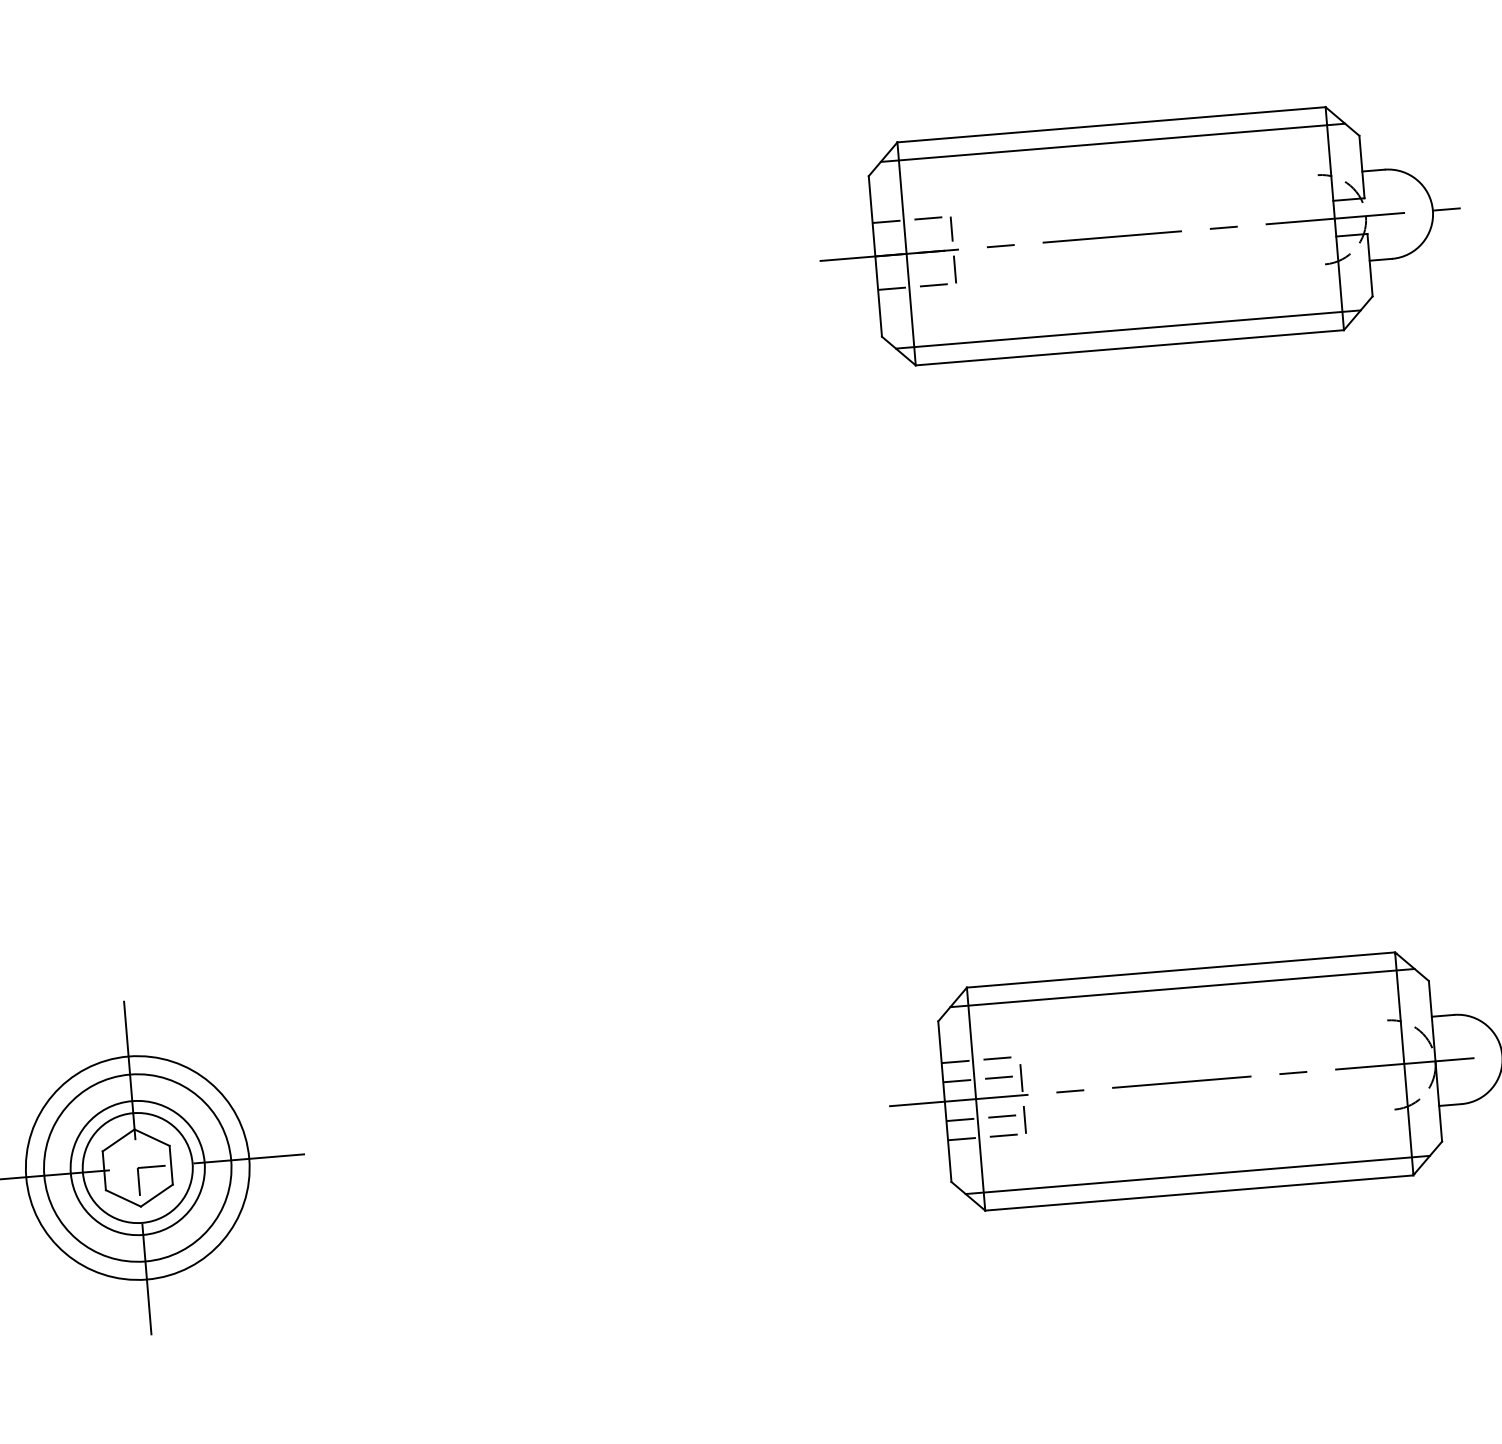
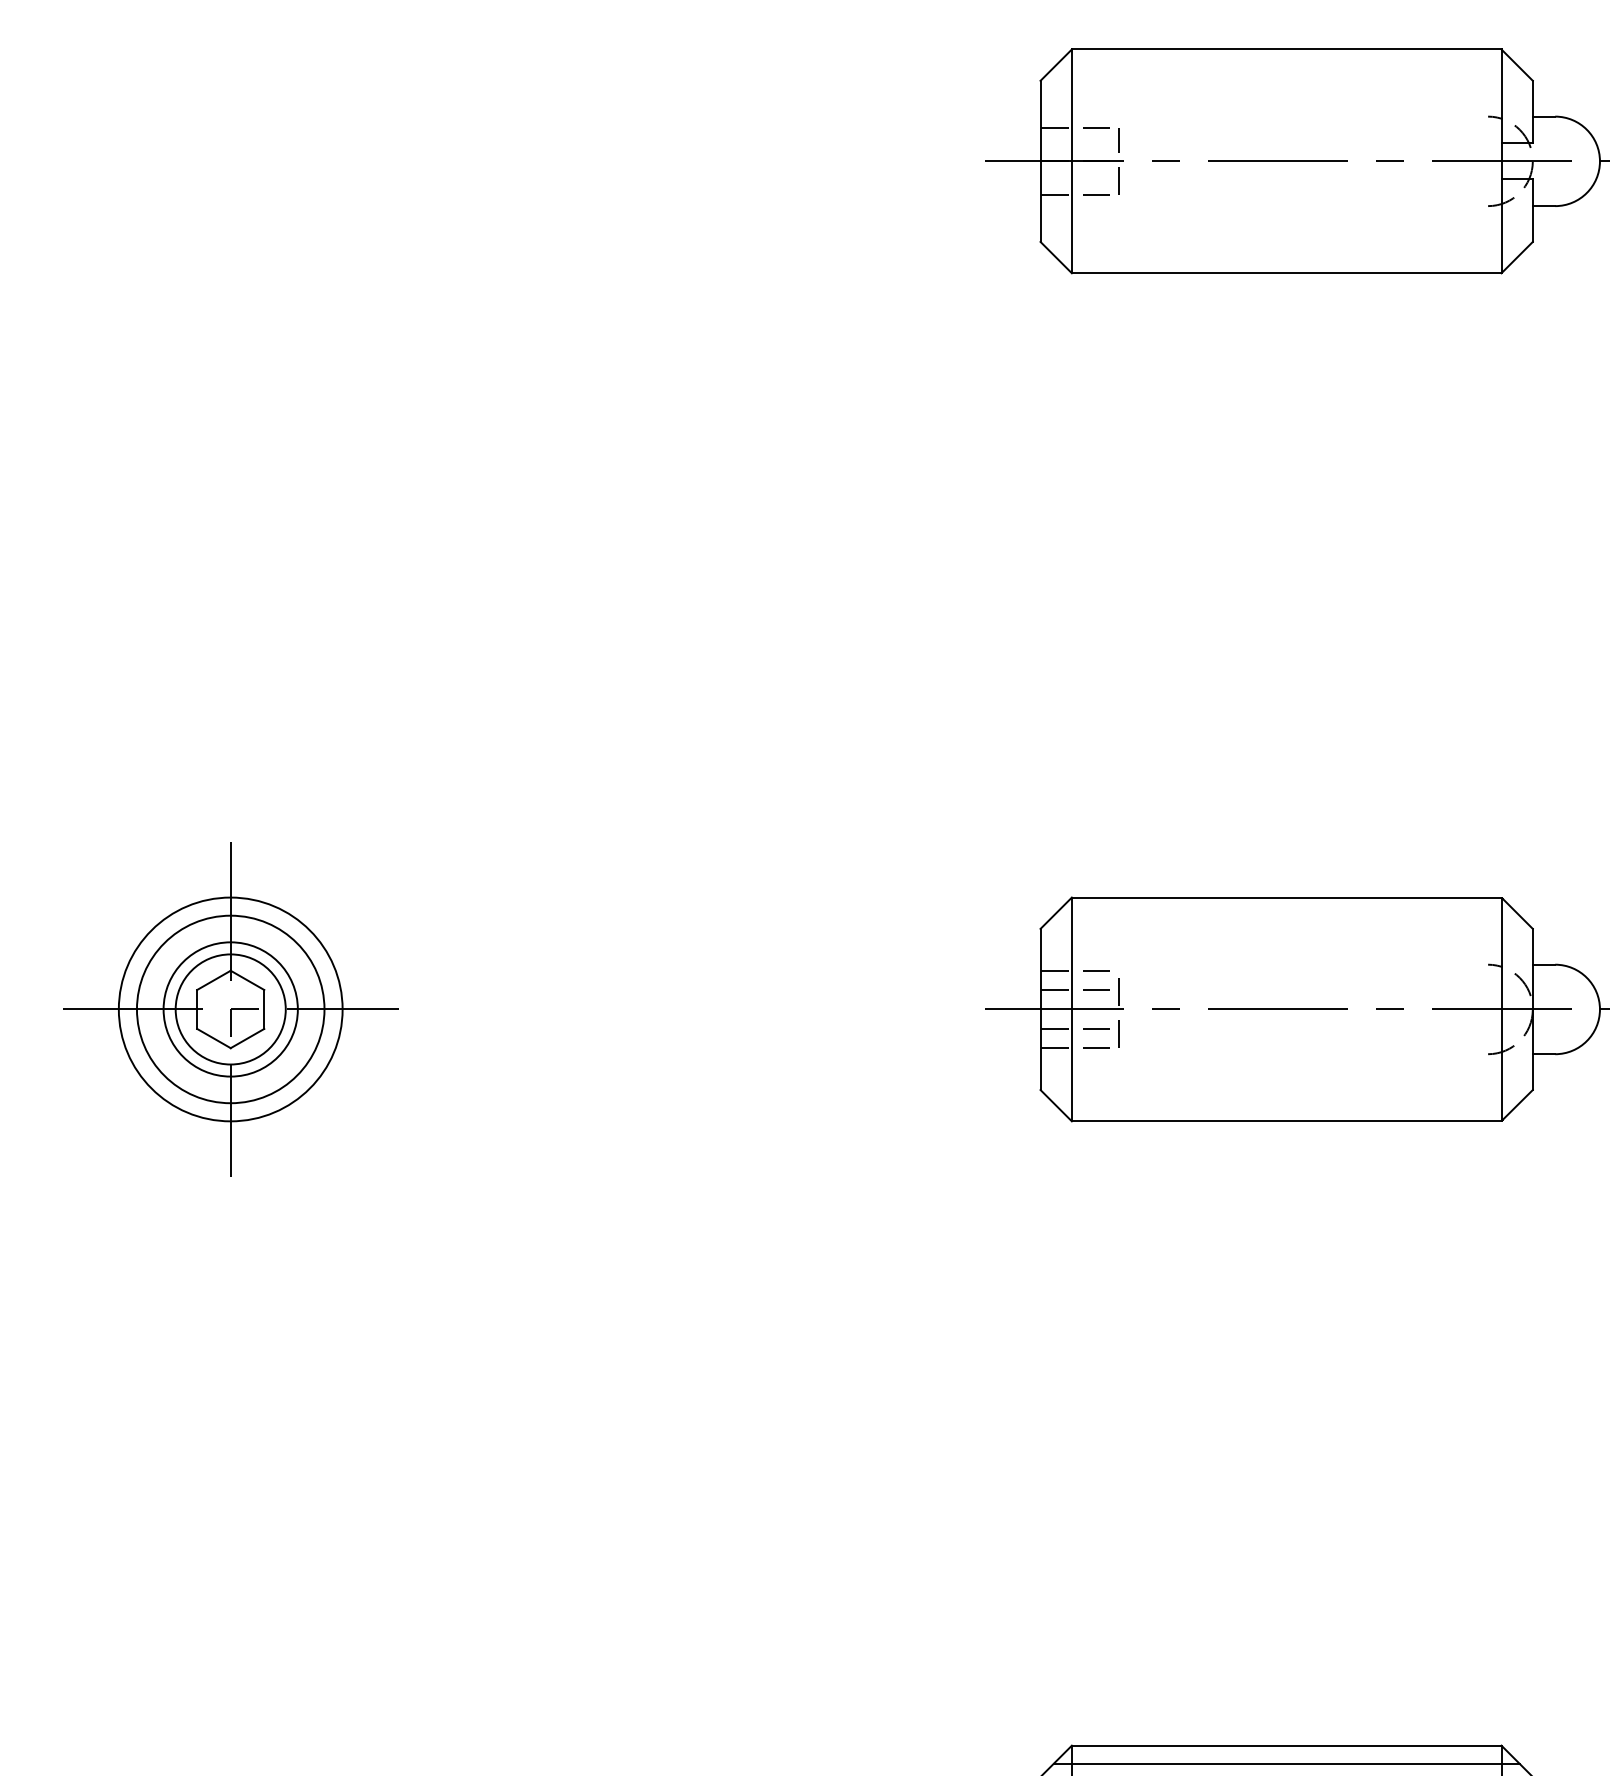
line: (1112, 142) -> (1286, 67), removed
line: (1128, 329) -> (1286, 254), removed
line: (1182, 987) -> (1286, 915), removed
line: (1197, 1175) -> (1286, 1103), removed

